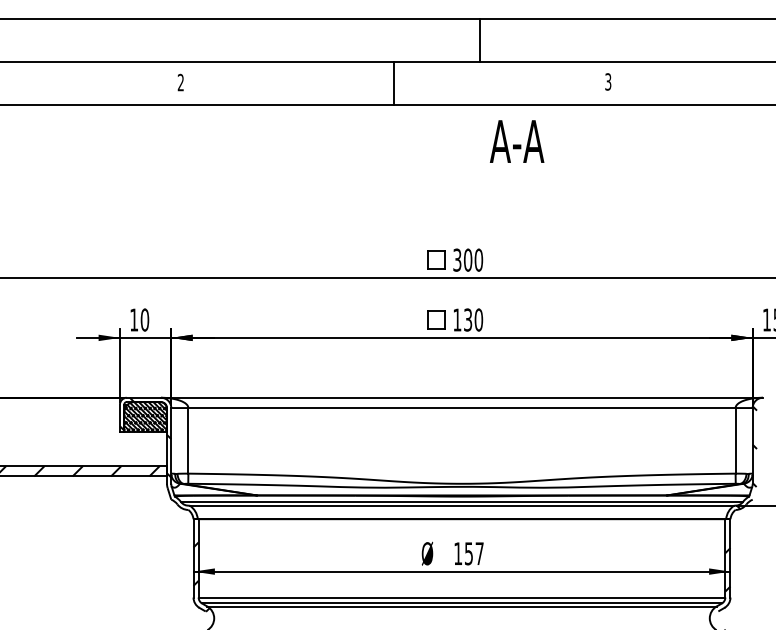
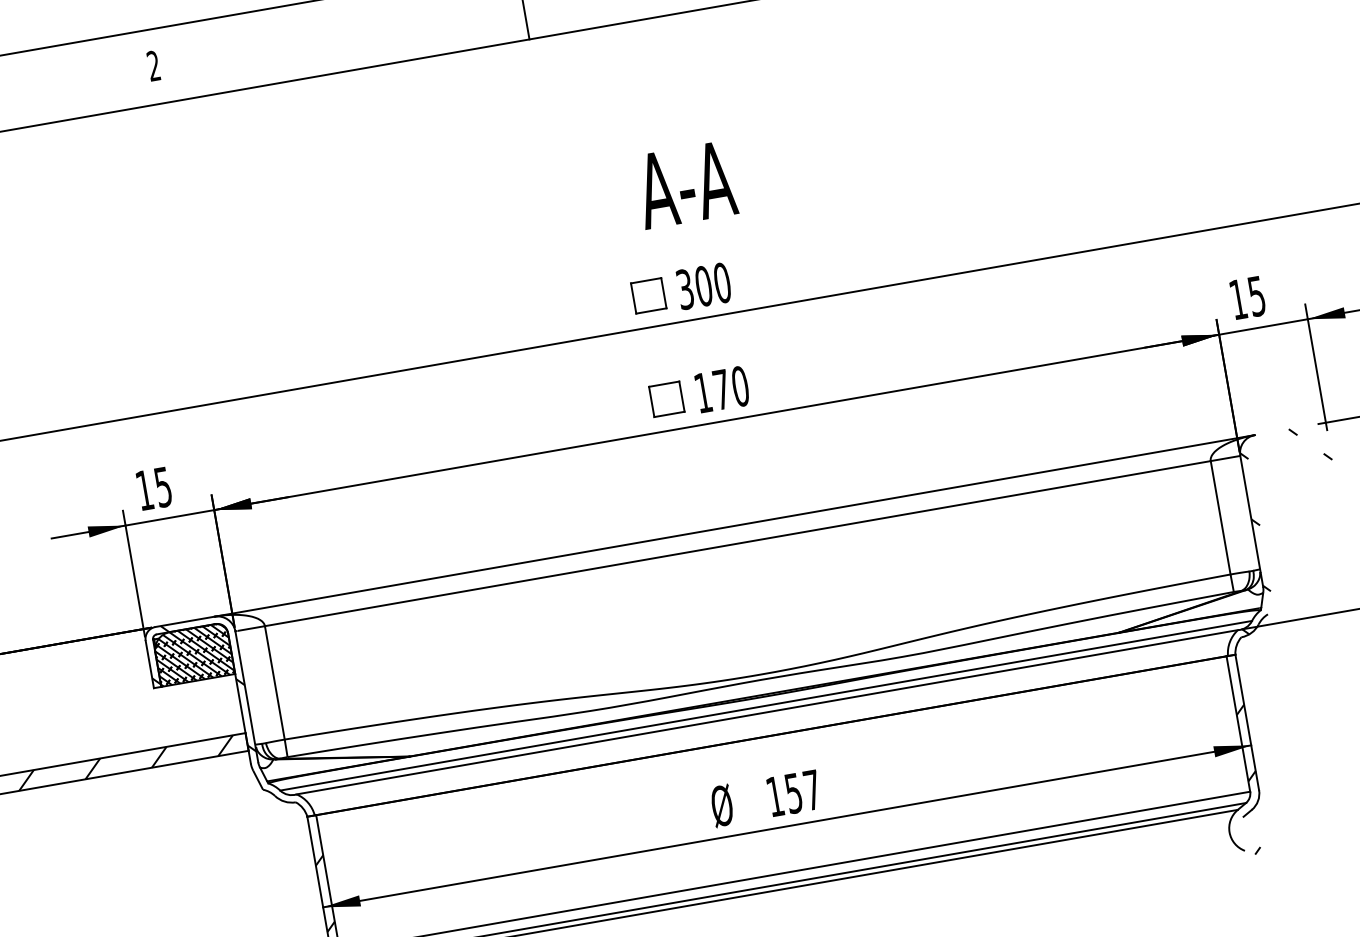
text: (517, 141) -> (686, 184), moved
text: (144, 319) -> (162, 486), 10 -> 15
text: (468, 319) -> (722, 388), 130 -> 170

